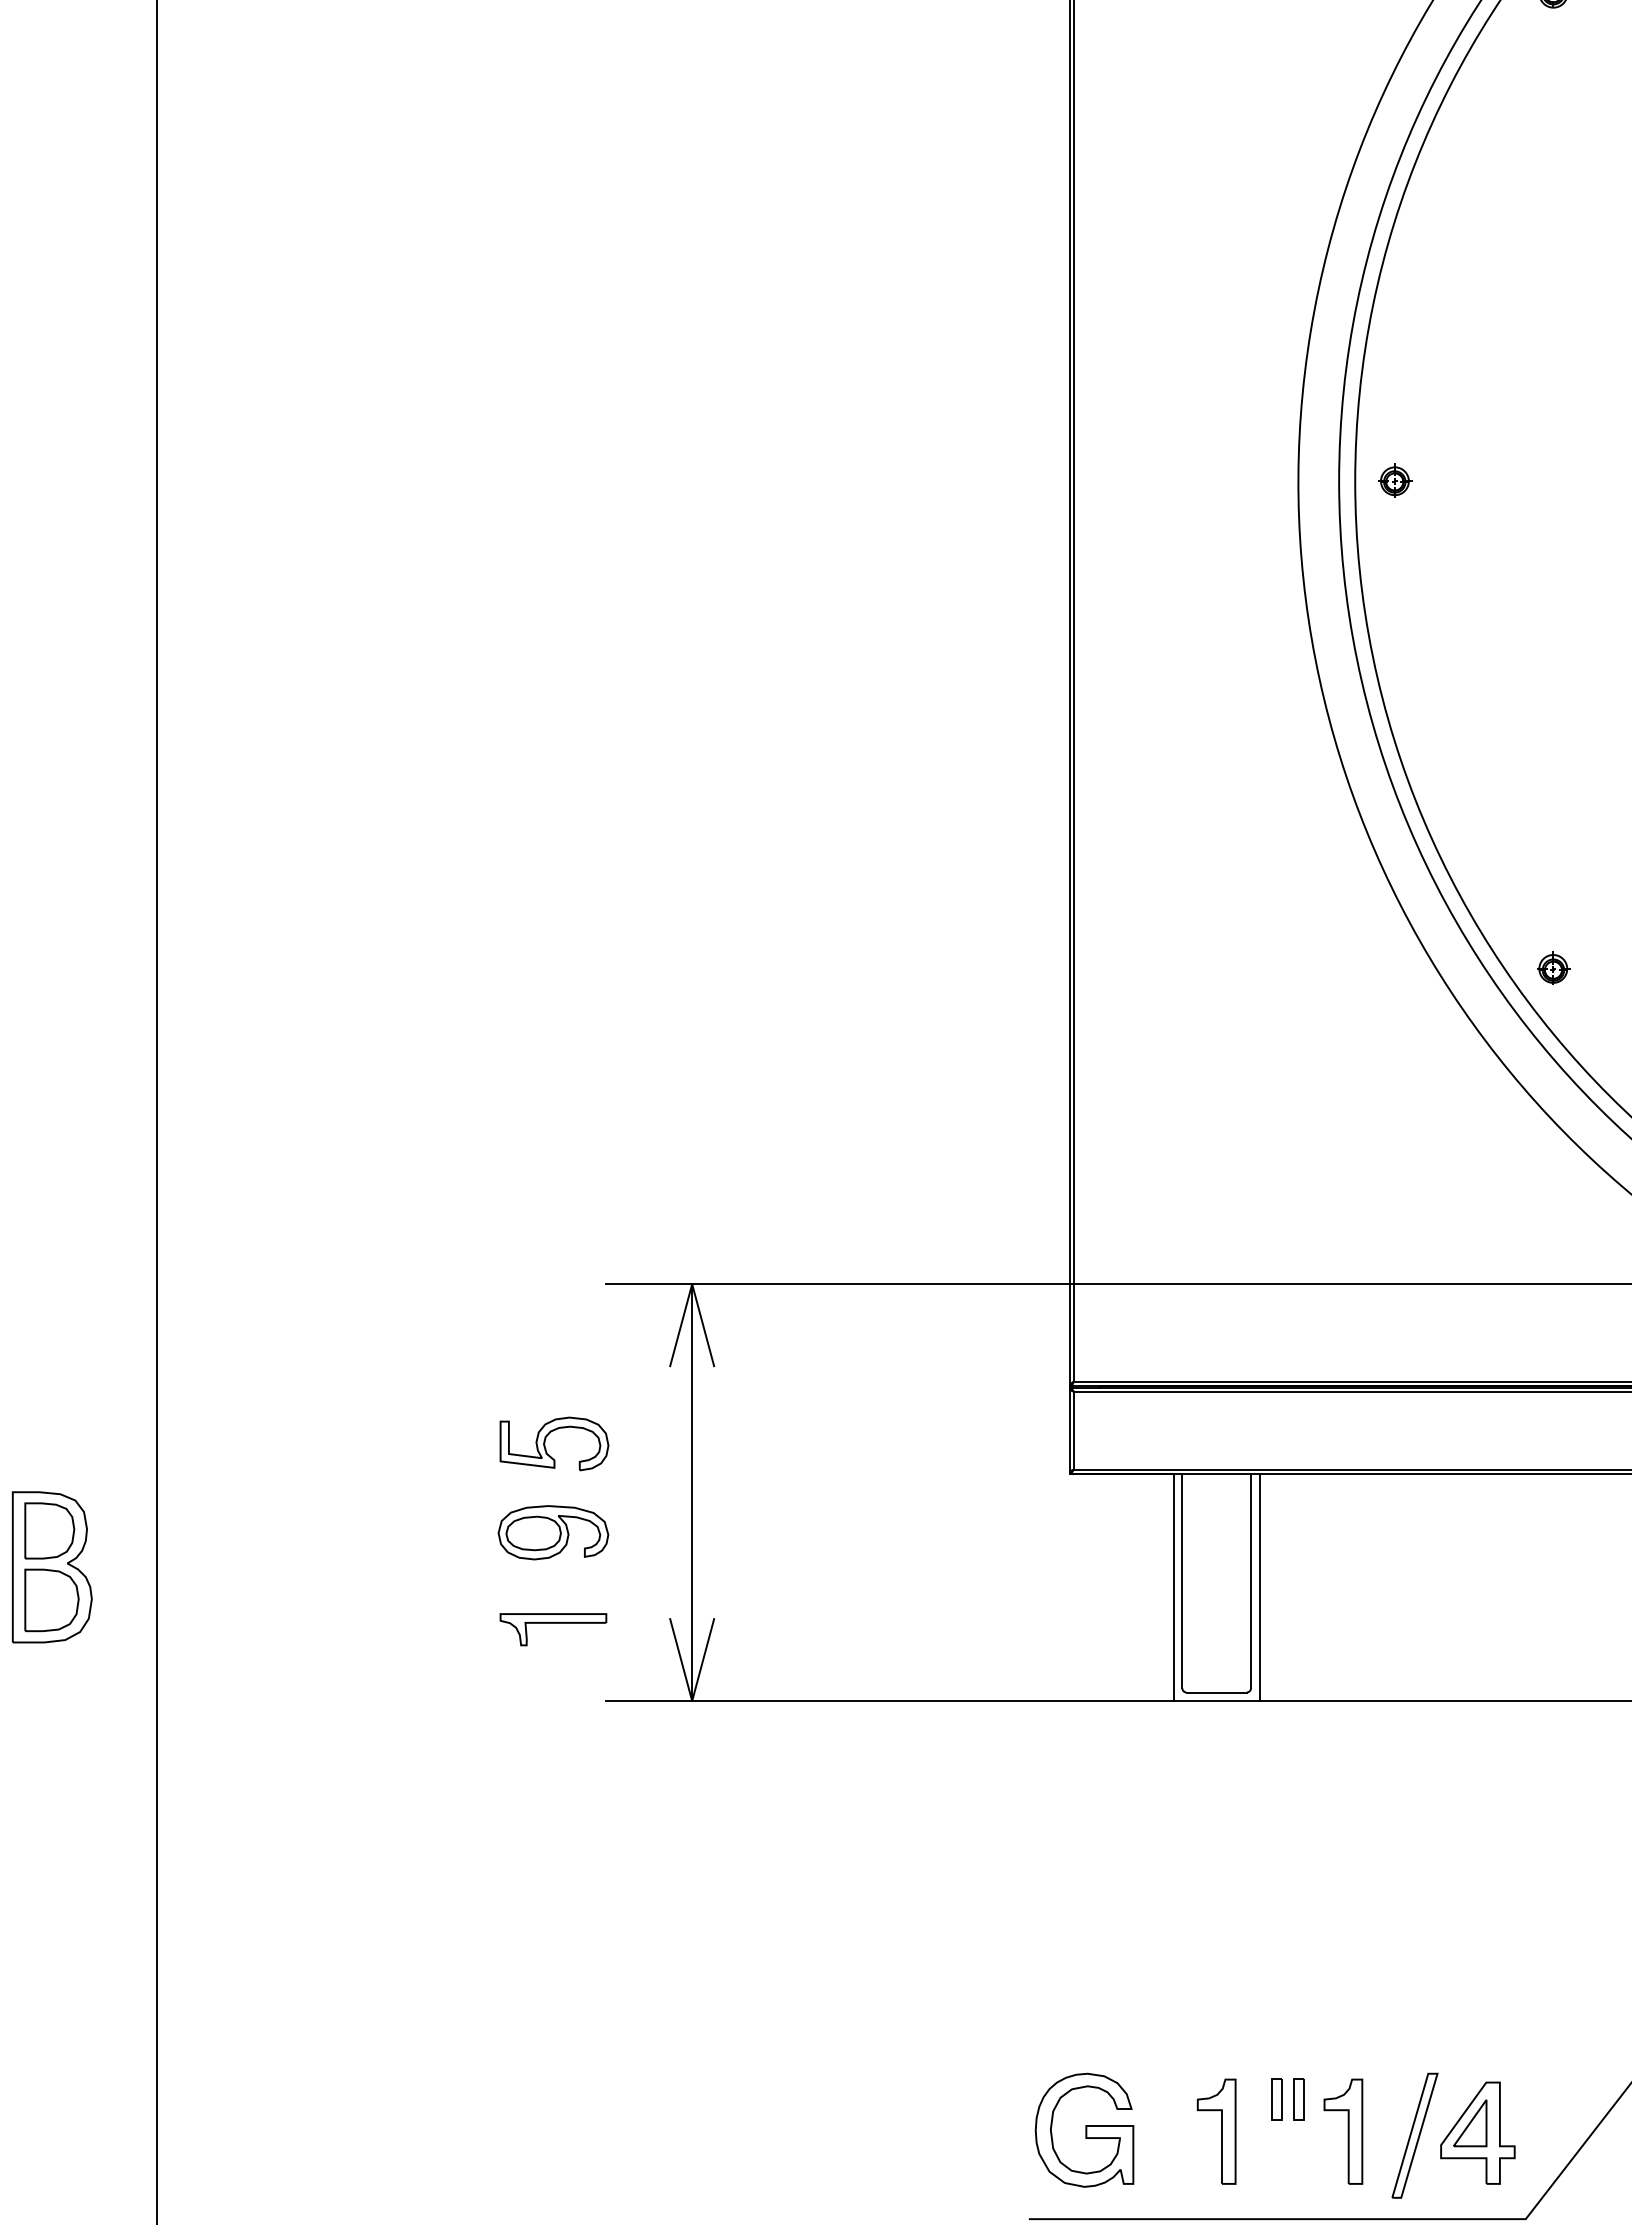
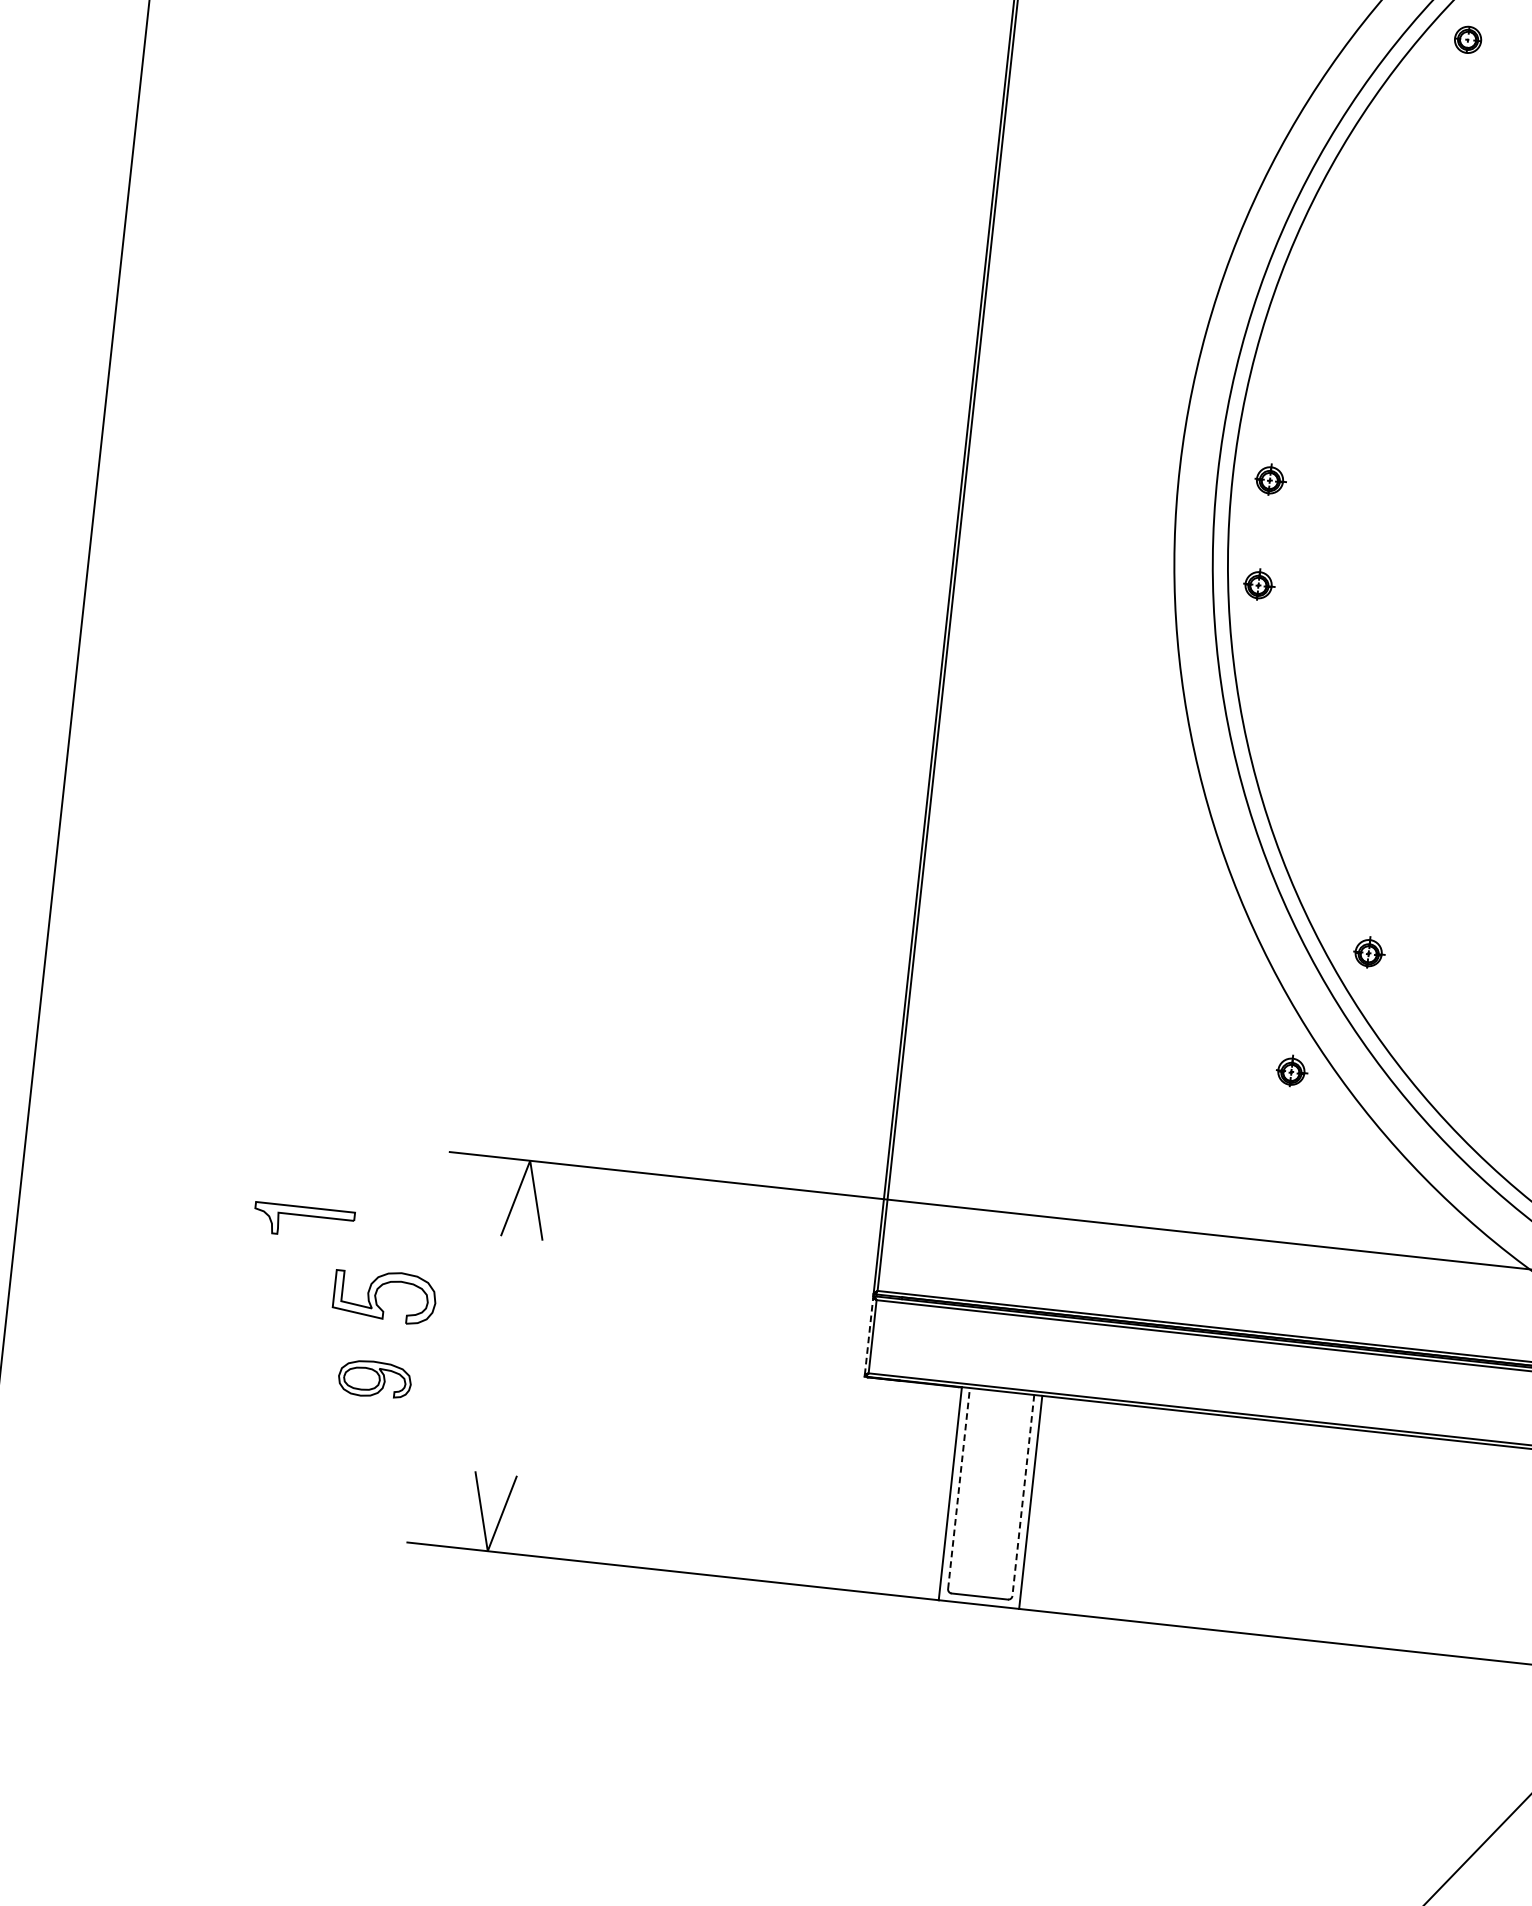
part: (1395, 592) -> (1259, 584), added
part: (1485, 1101) -> (1291, 1070), added
line: (1069, 1430) -> (868, 1336), solid -> dashed
line: (692, 1492) -> (509, 1355), removed
part: (553, 1532) -> (375, 1379), size x0.7
line: (1182, 1580) -> (959, 1488), solid -> dashed
line: (1251, 1581) -> (1023, 1496), solid -> dashed
part: (553, 1629) -> (304, 1221), moved

